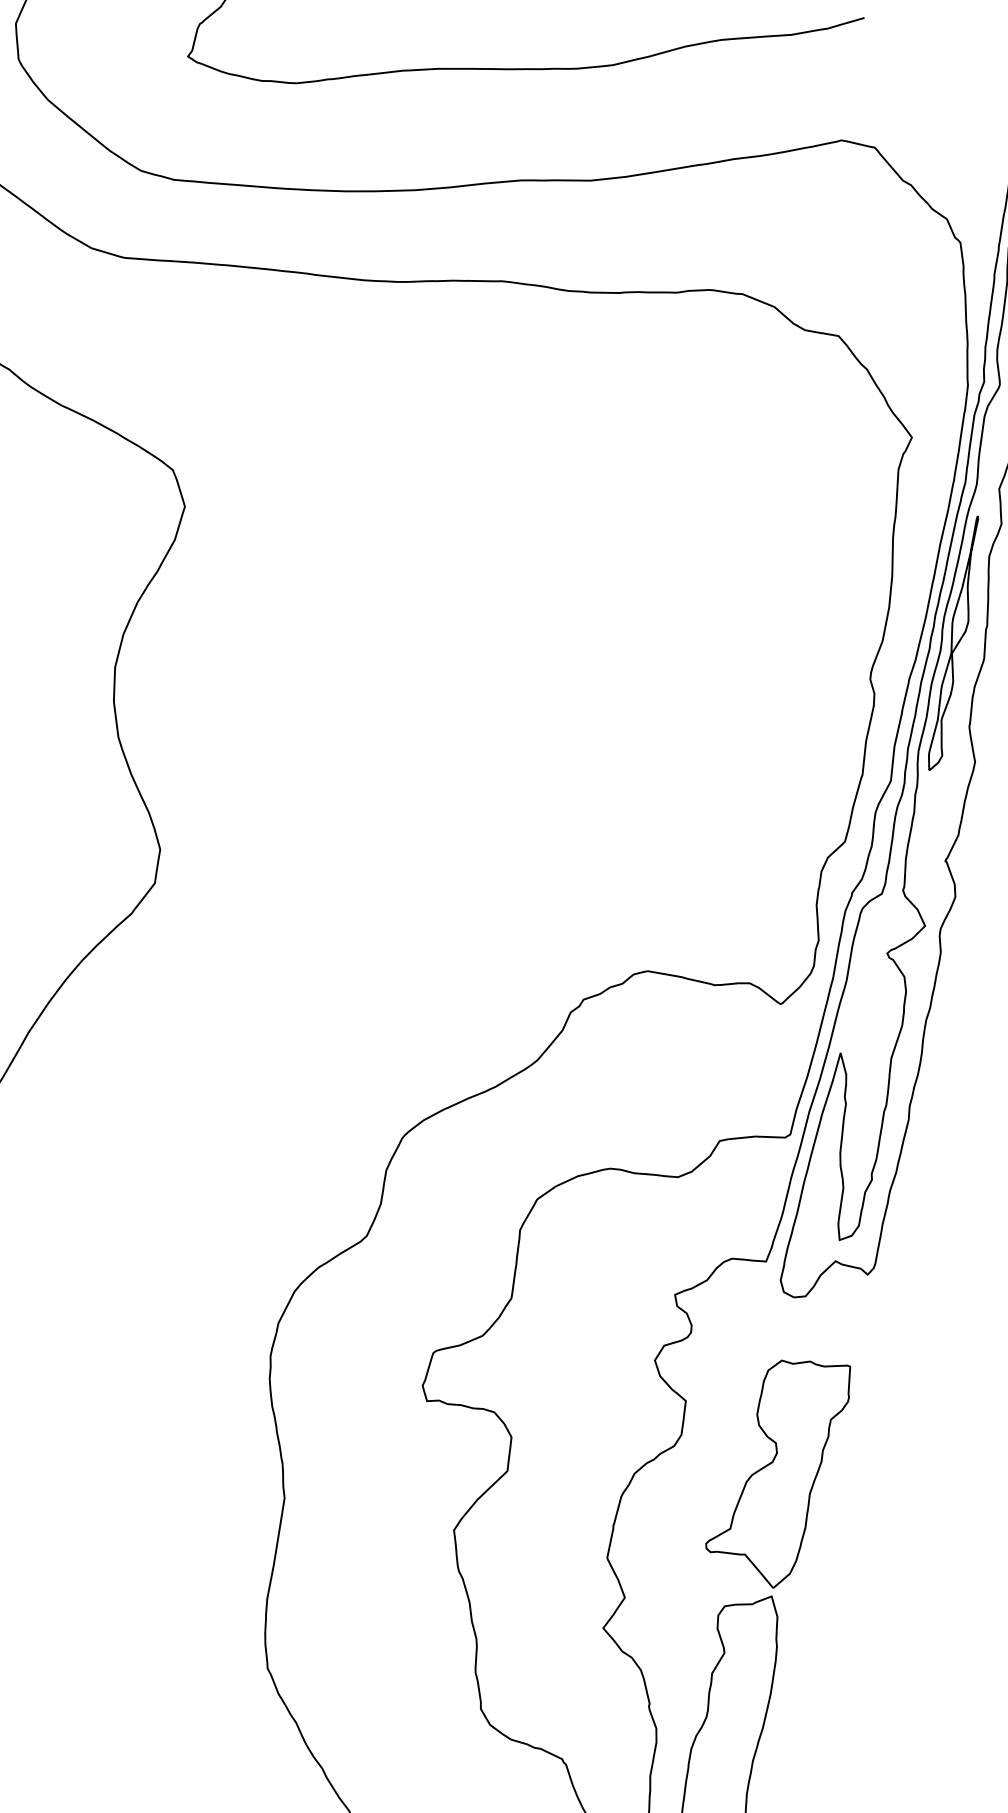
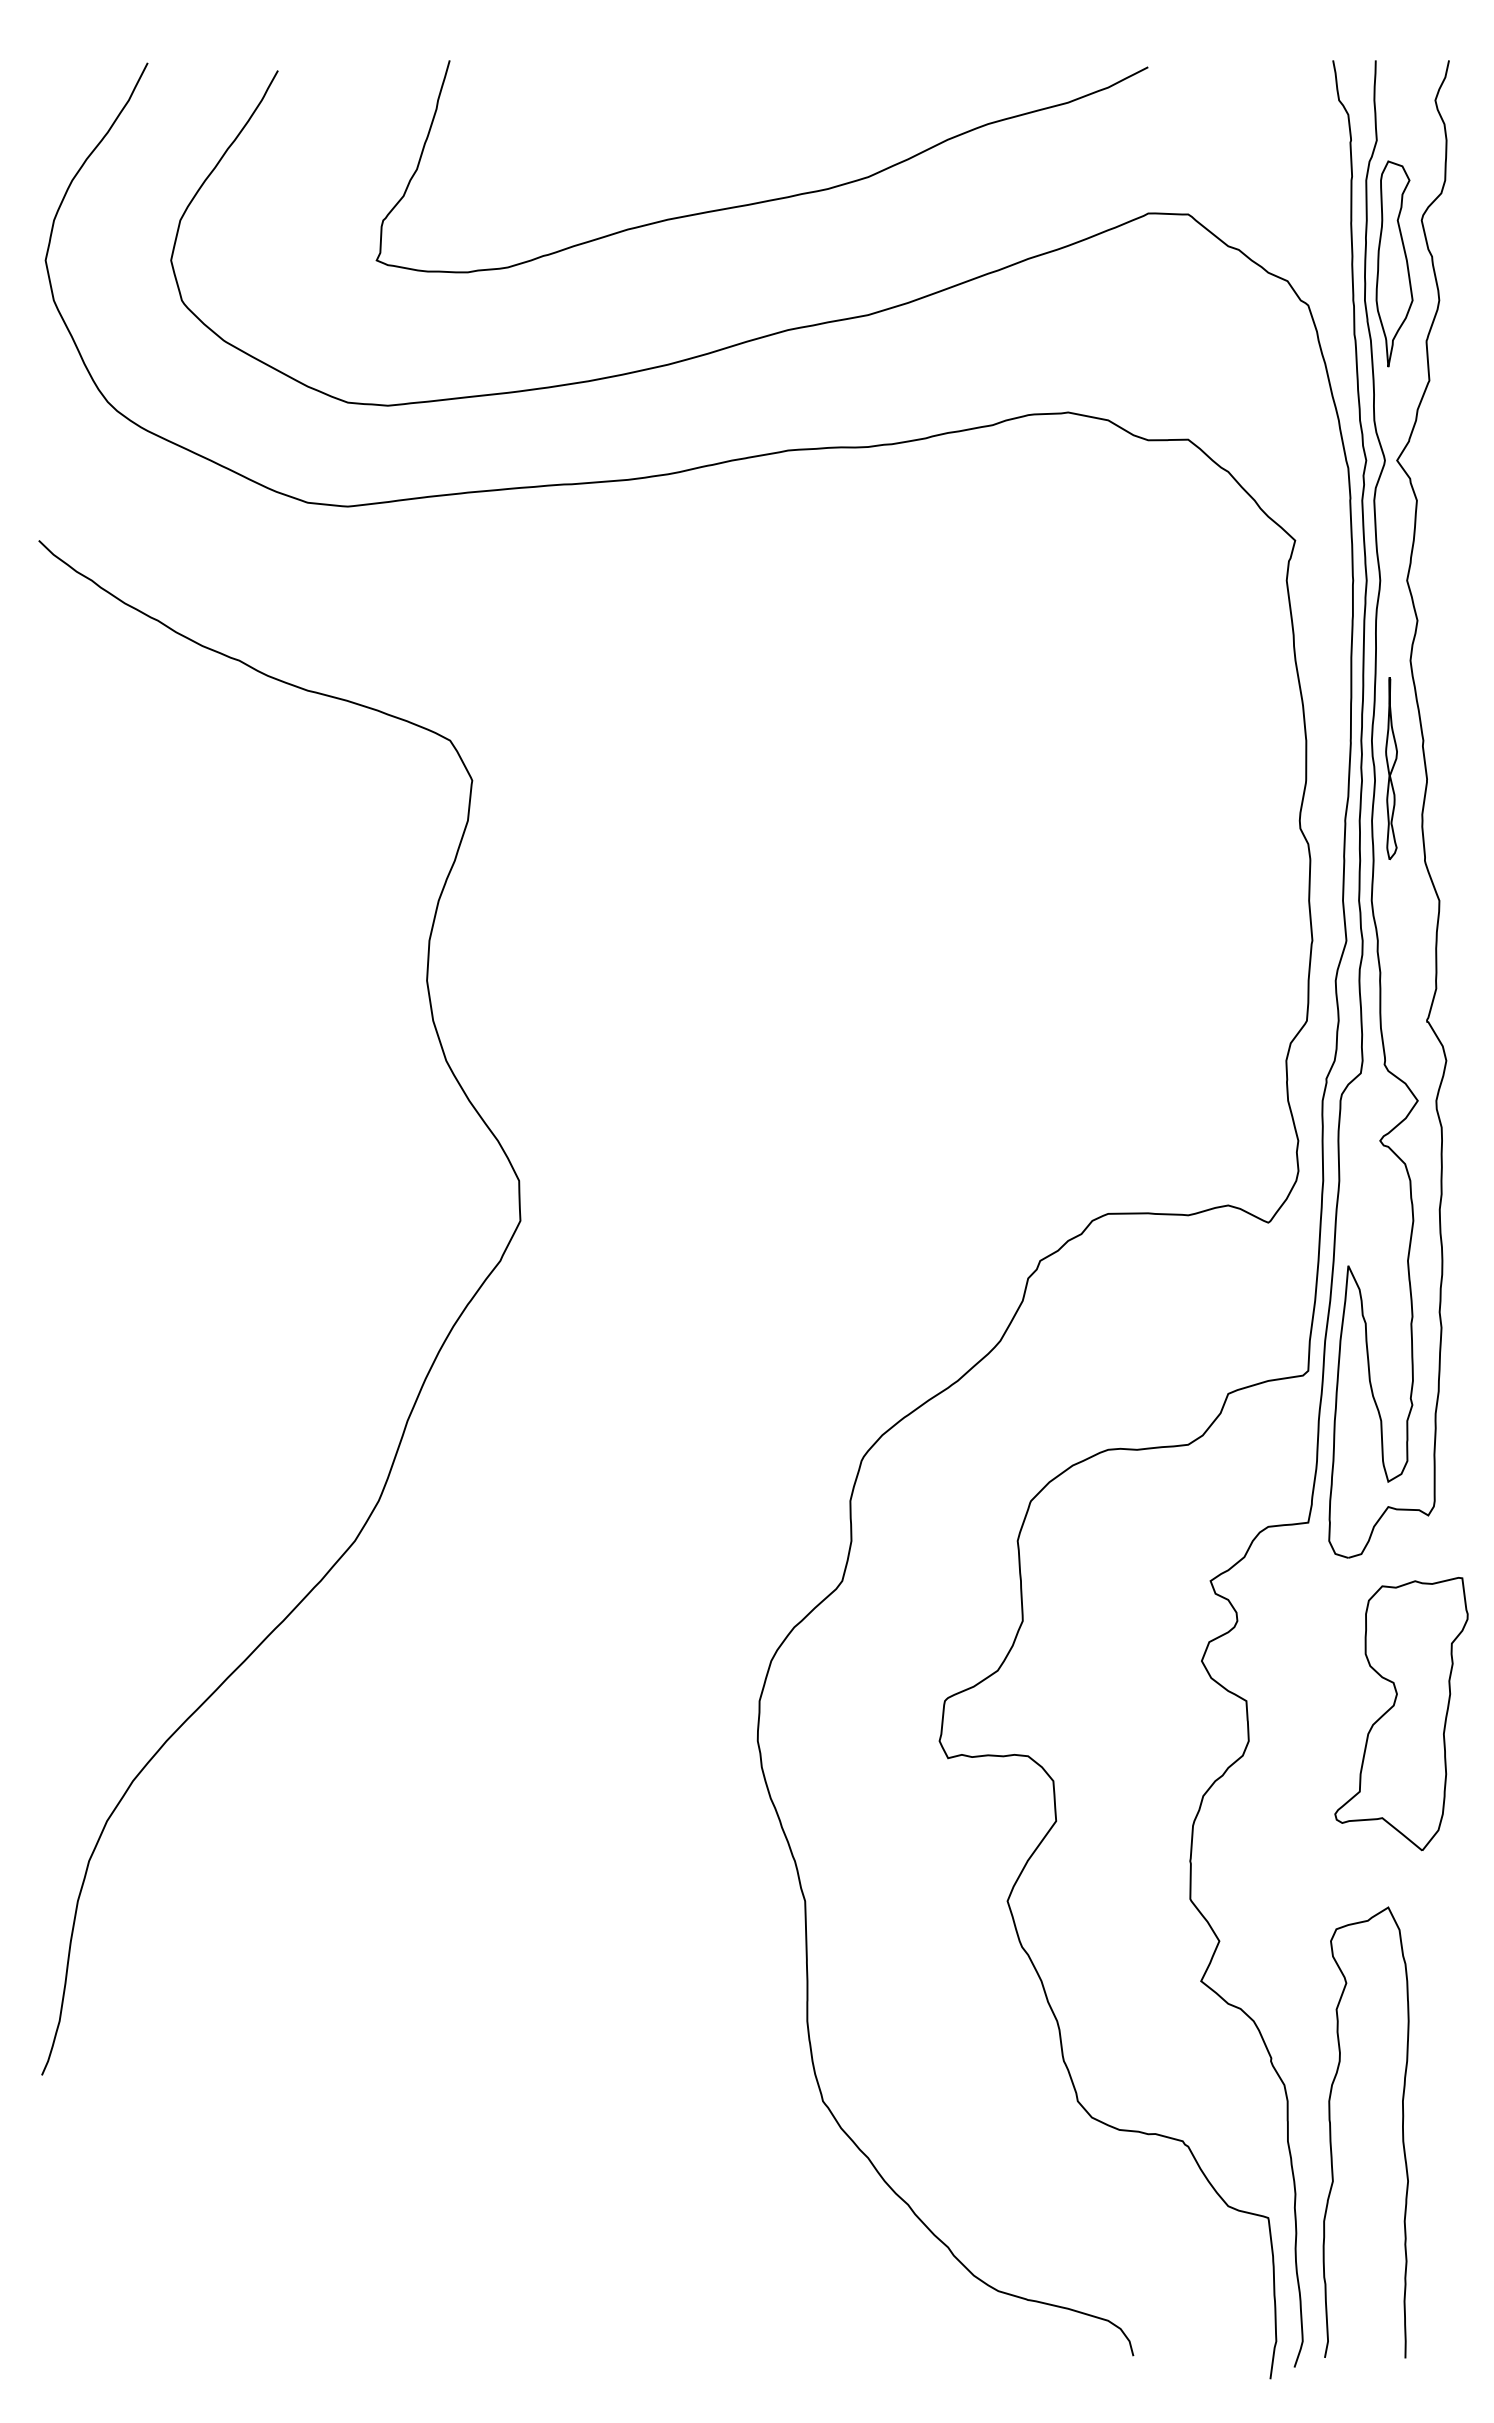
part: (956, 643) -> (1391, 768), size x0.6
part: (777, 1470) -> (1401, 1714), moved

